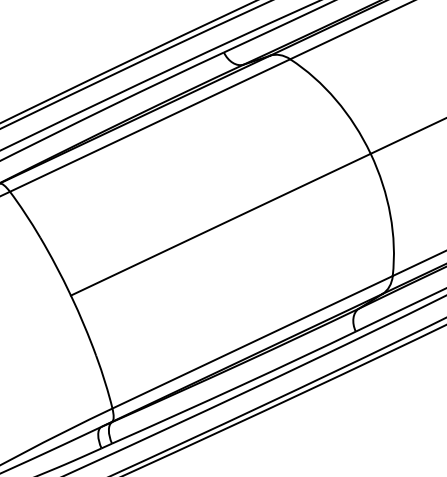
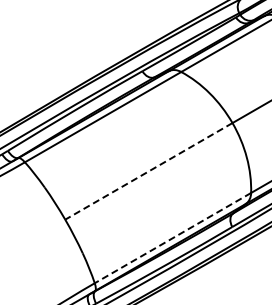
line: (220, 224) -> (148, 171), solid -> dashed
line: (251, 342) -> (172, 238), solid -> dashed

